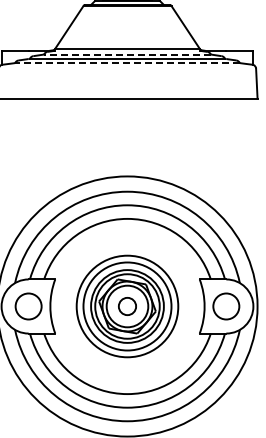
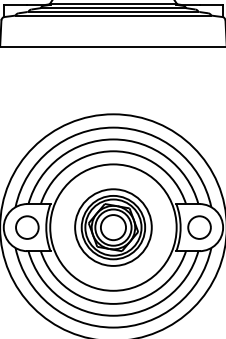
line: (126, 54) -> (112, 8), dashed -> solid
line: (127, 63) -> (113, 15), dashed -> solid
circle: (127, 306) -> (113, 227), size x1.43
circle: (127, 306) -> (113, 227), size x1.67

